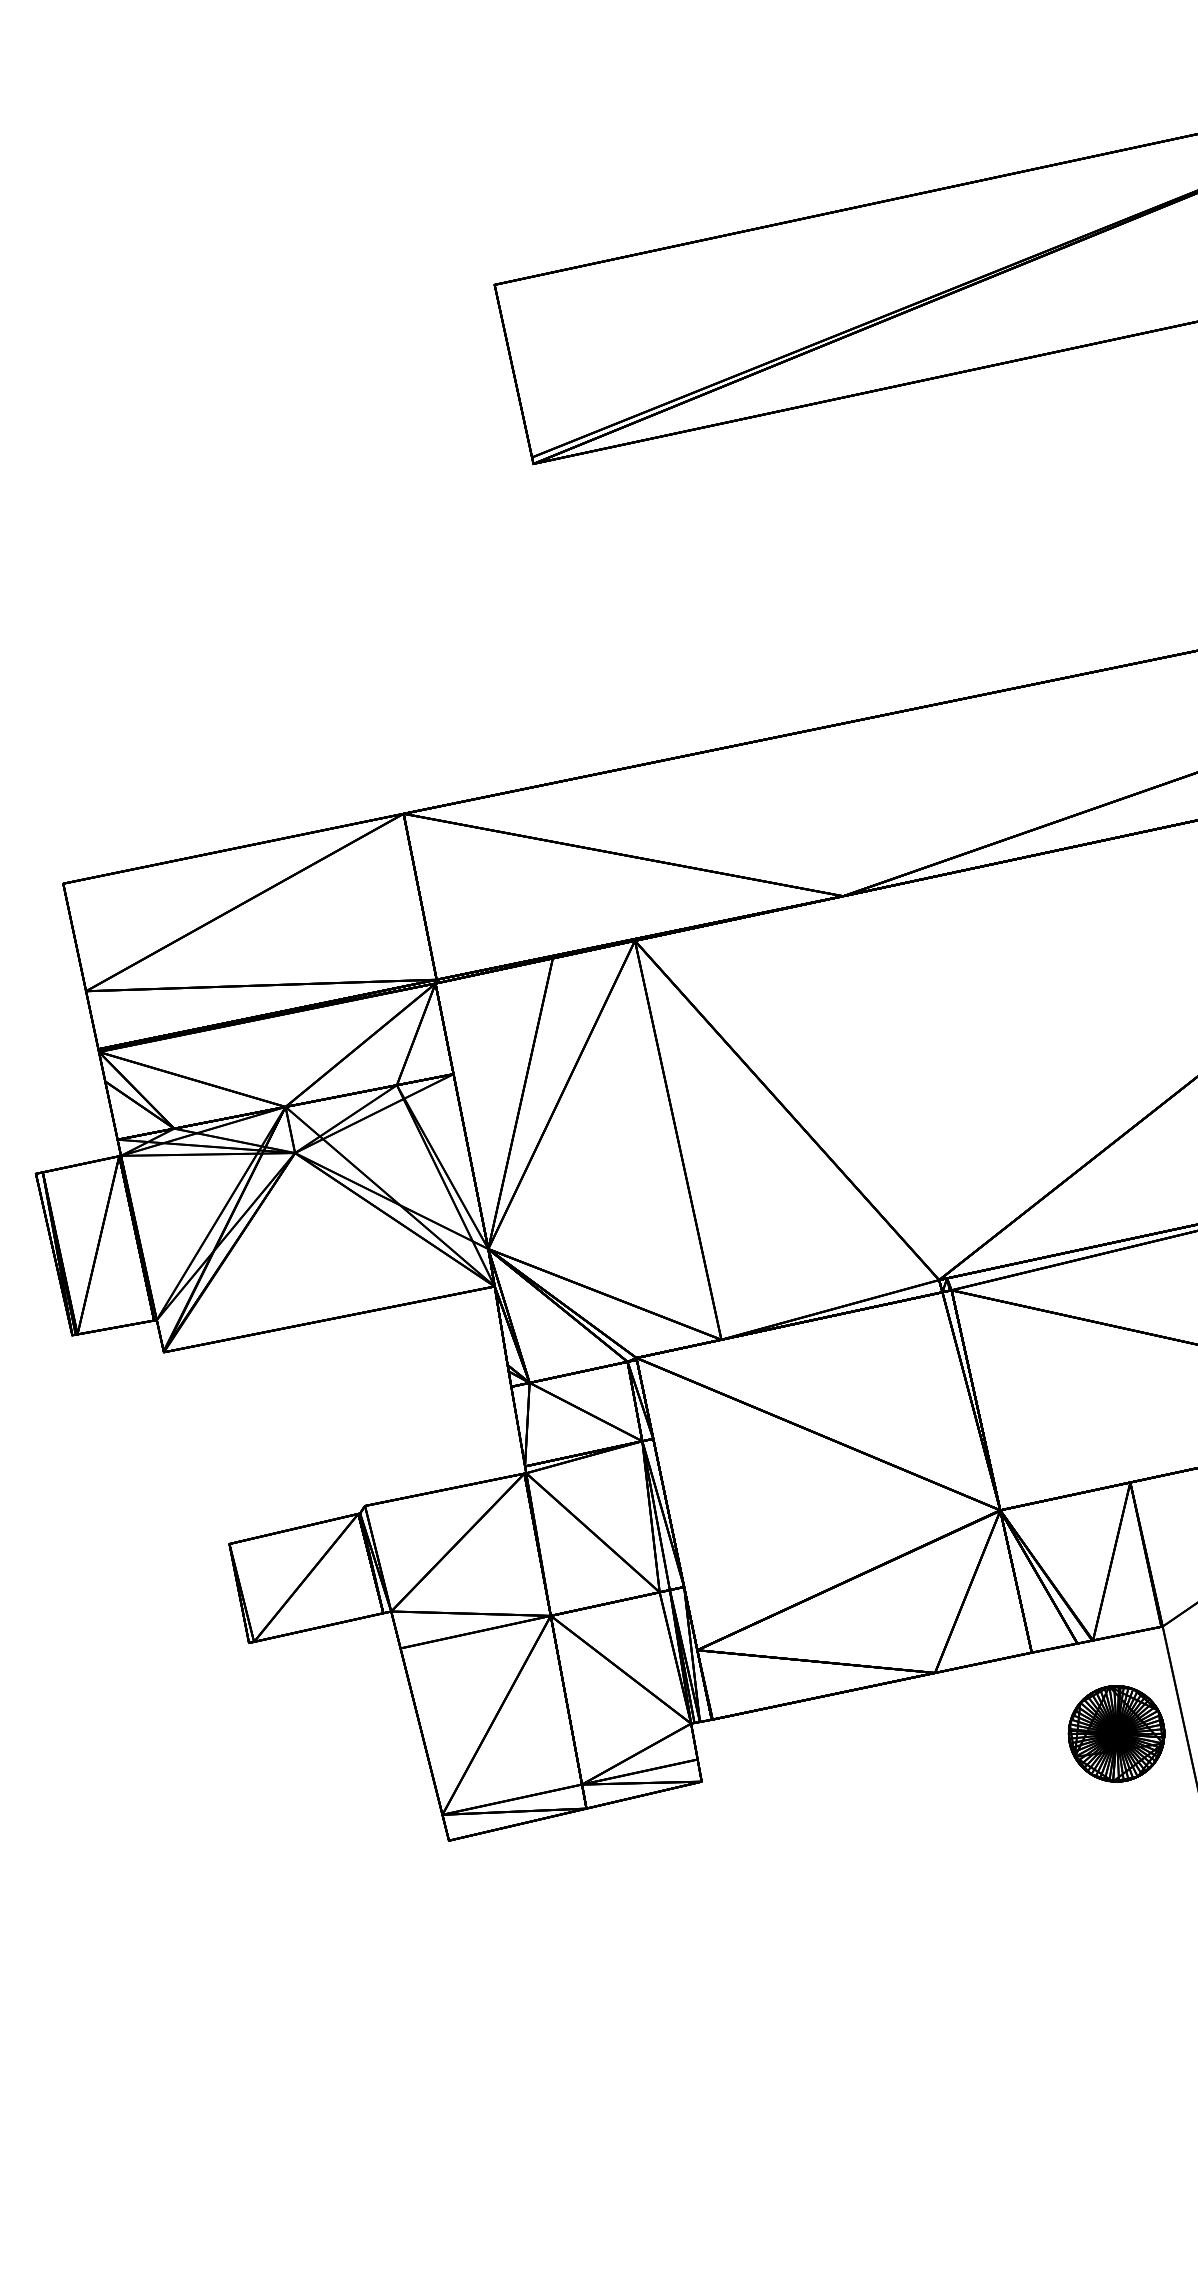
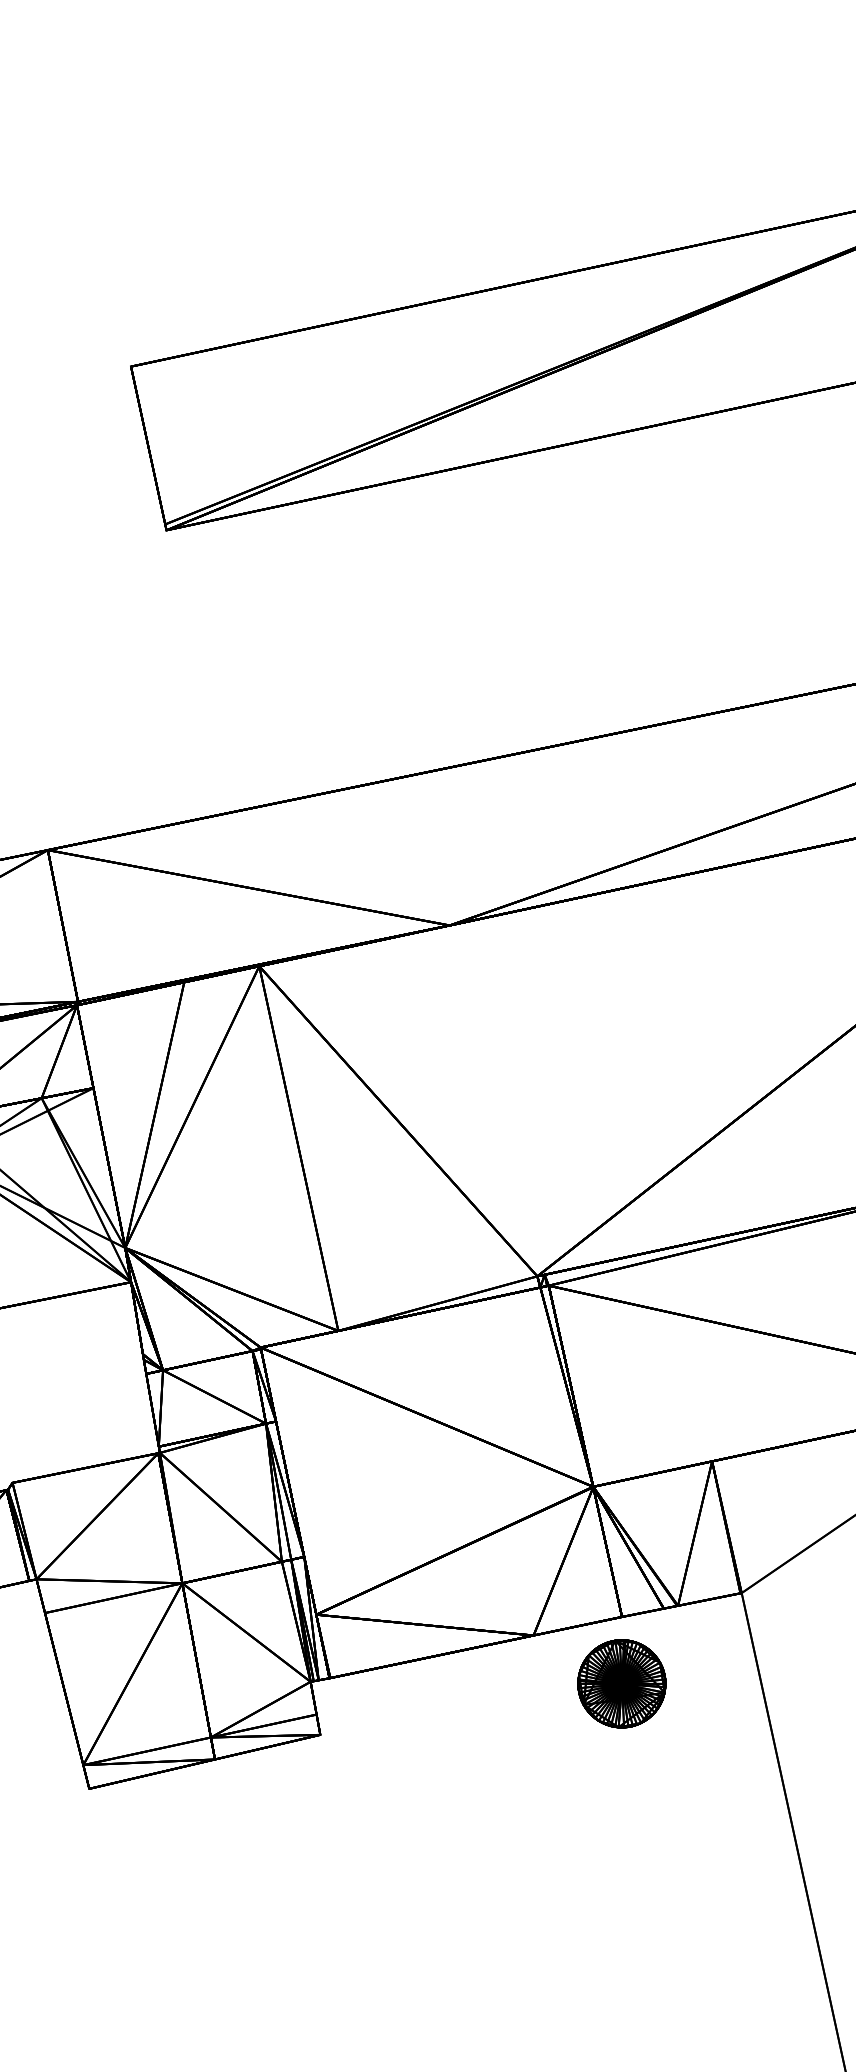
part: (1116, 1733) -> (621, 1683), moved

